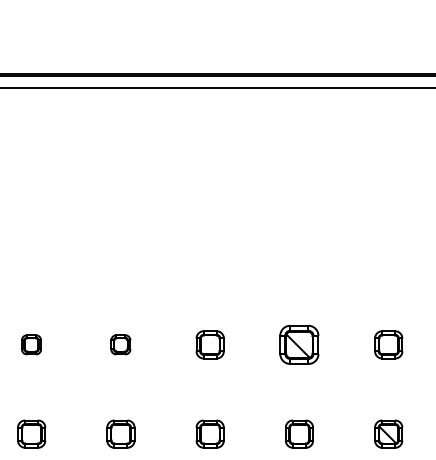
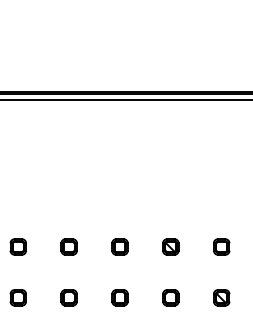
part: (30, 343) -> (17, 246), size x1.43
part: (119, 343) -> (68, 246), size x1.43
part: (298, 343) -> (170, 246), size x0.71

